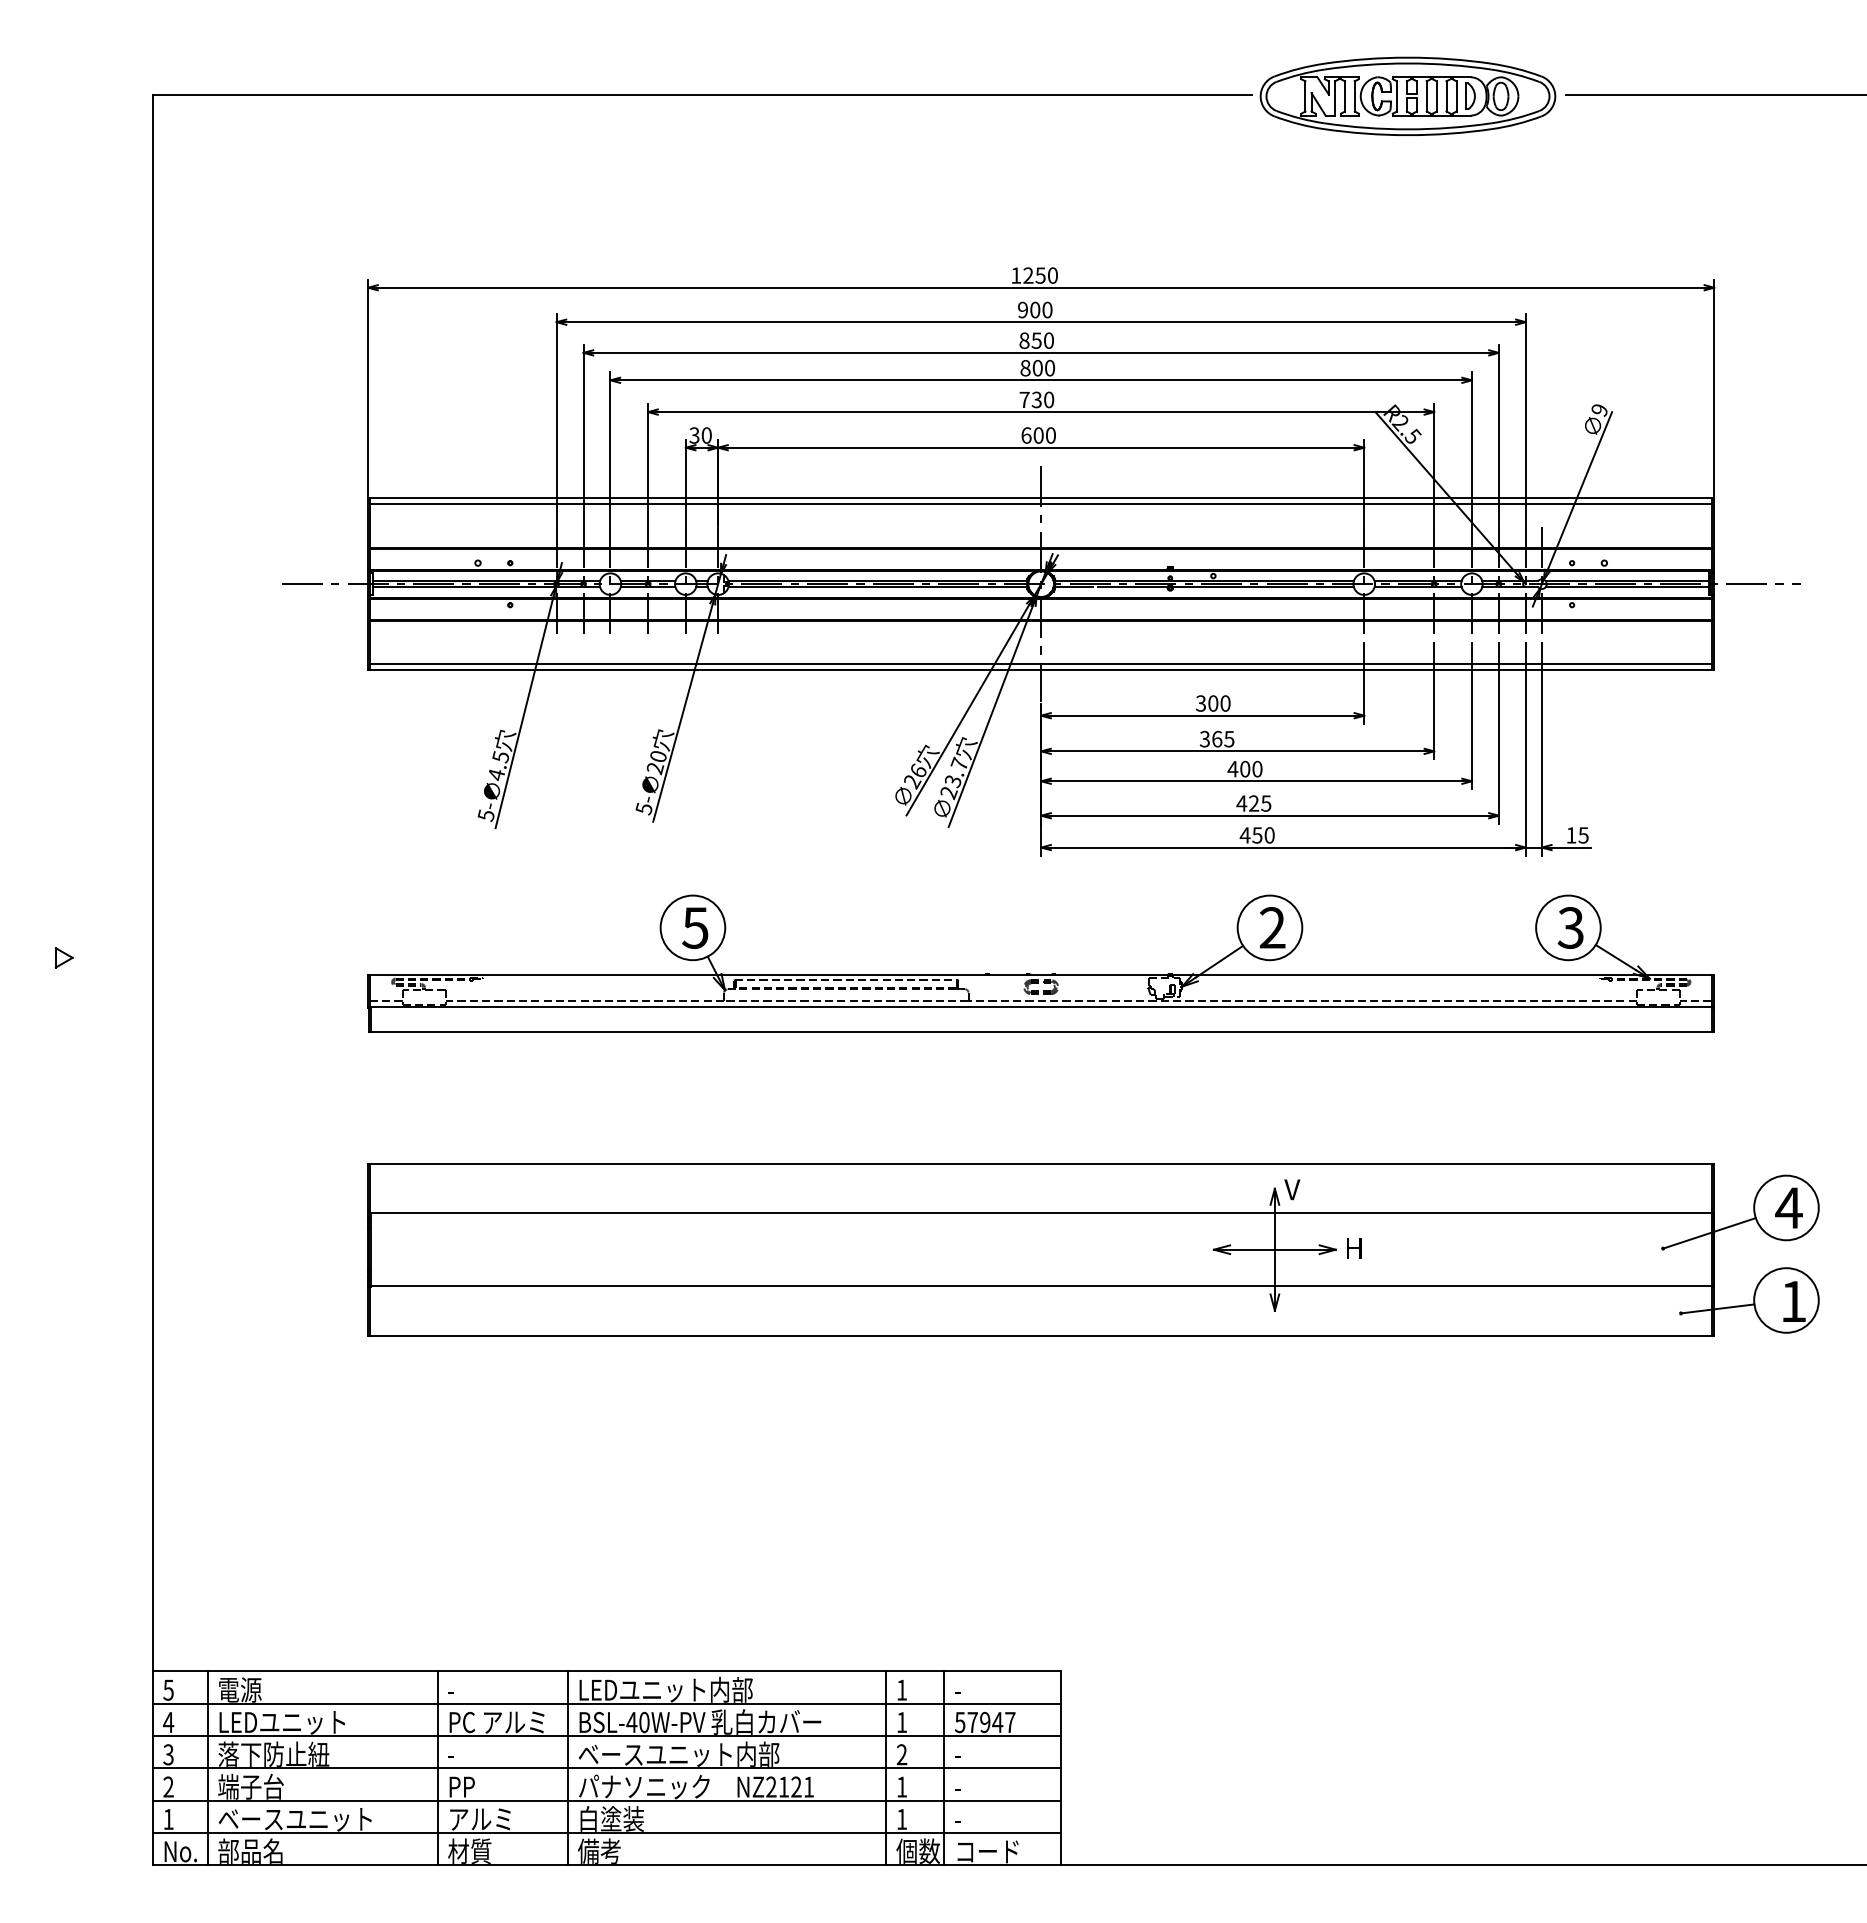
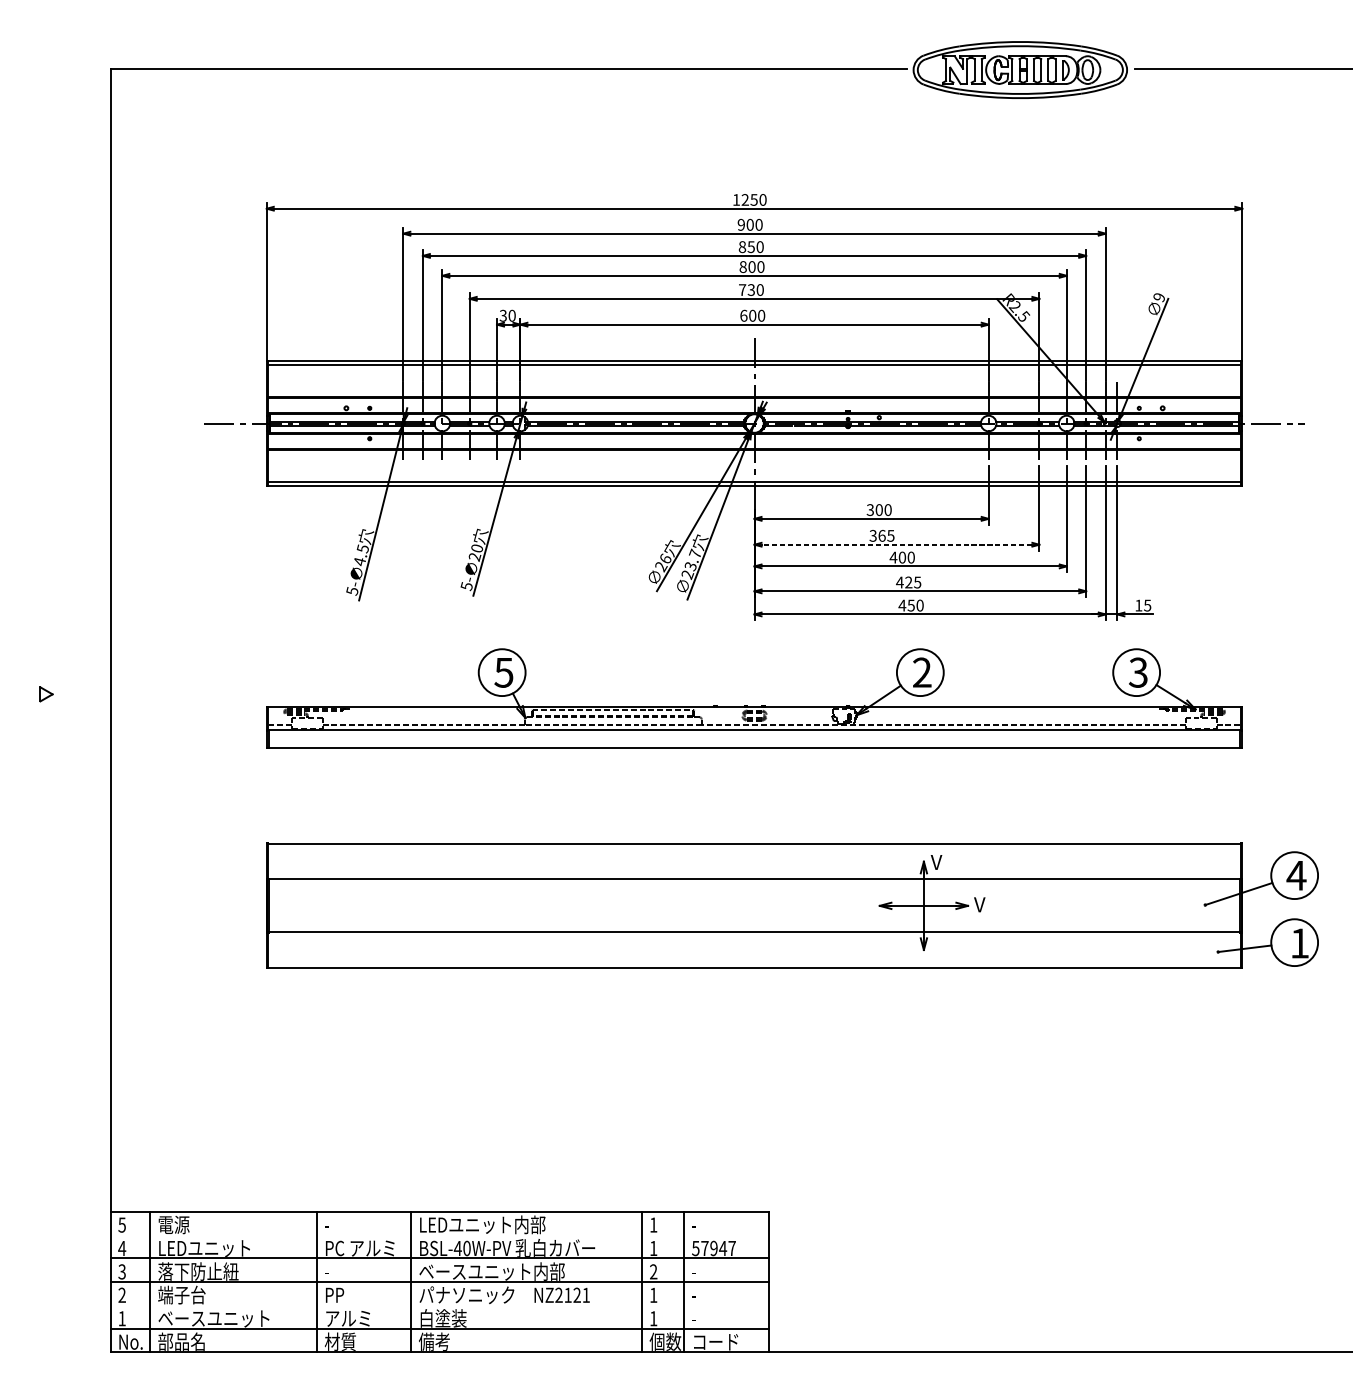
line: (1237, 751) -> (896, 544), solid -> dashed
text: (1352, 1248) -> (980, 904), H -> V
line: (606, 1703) -> (439, 1234), removed
line: (606, 1800) -> (439, 1305), removed

